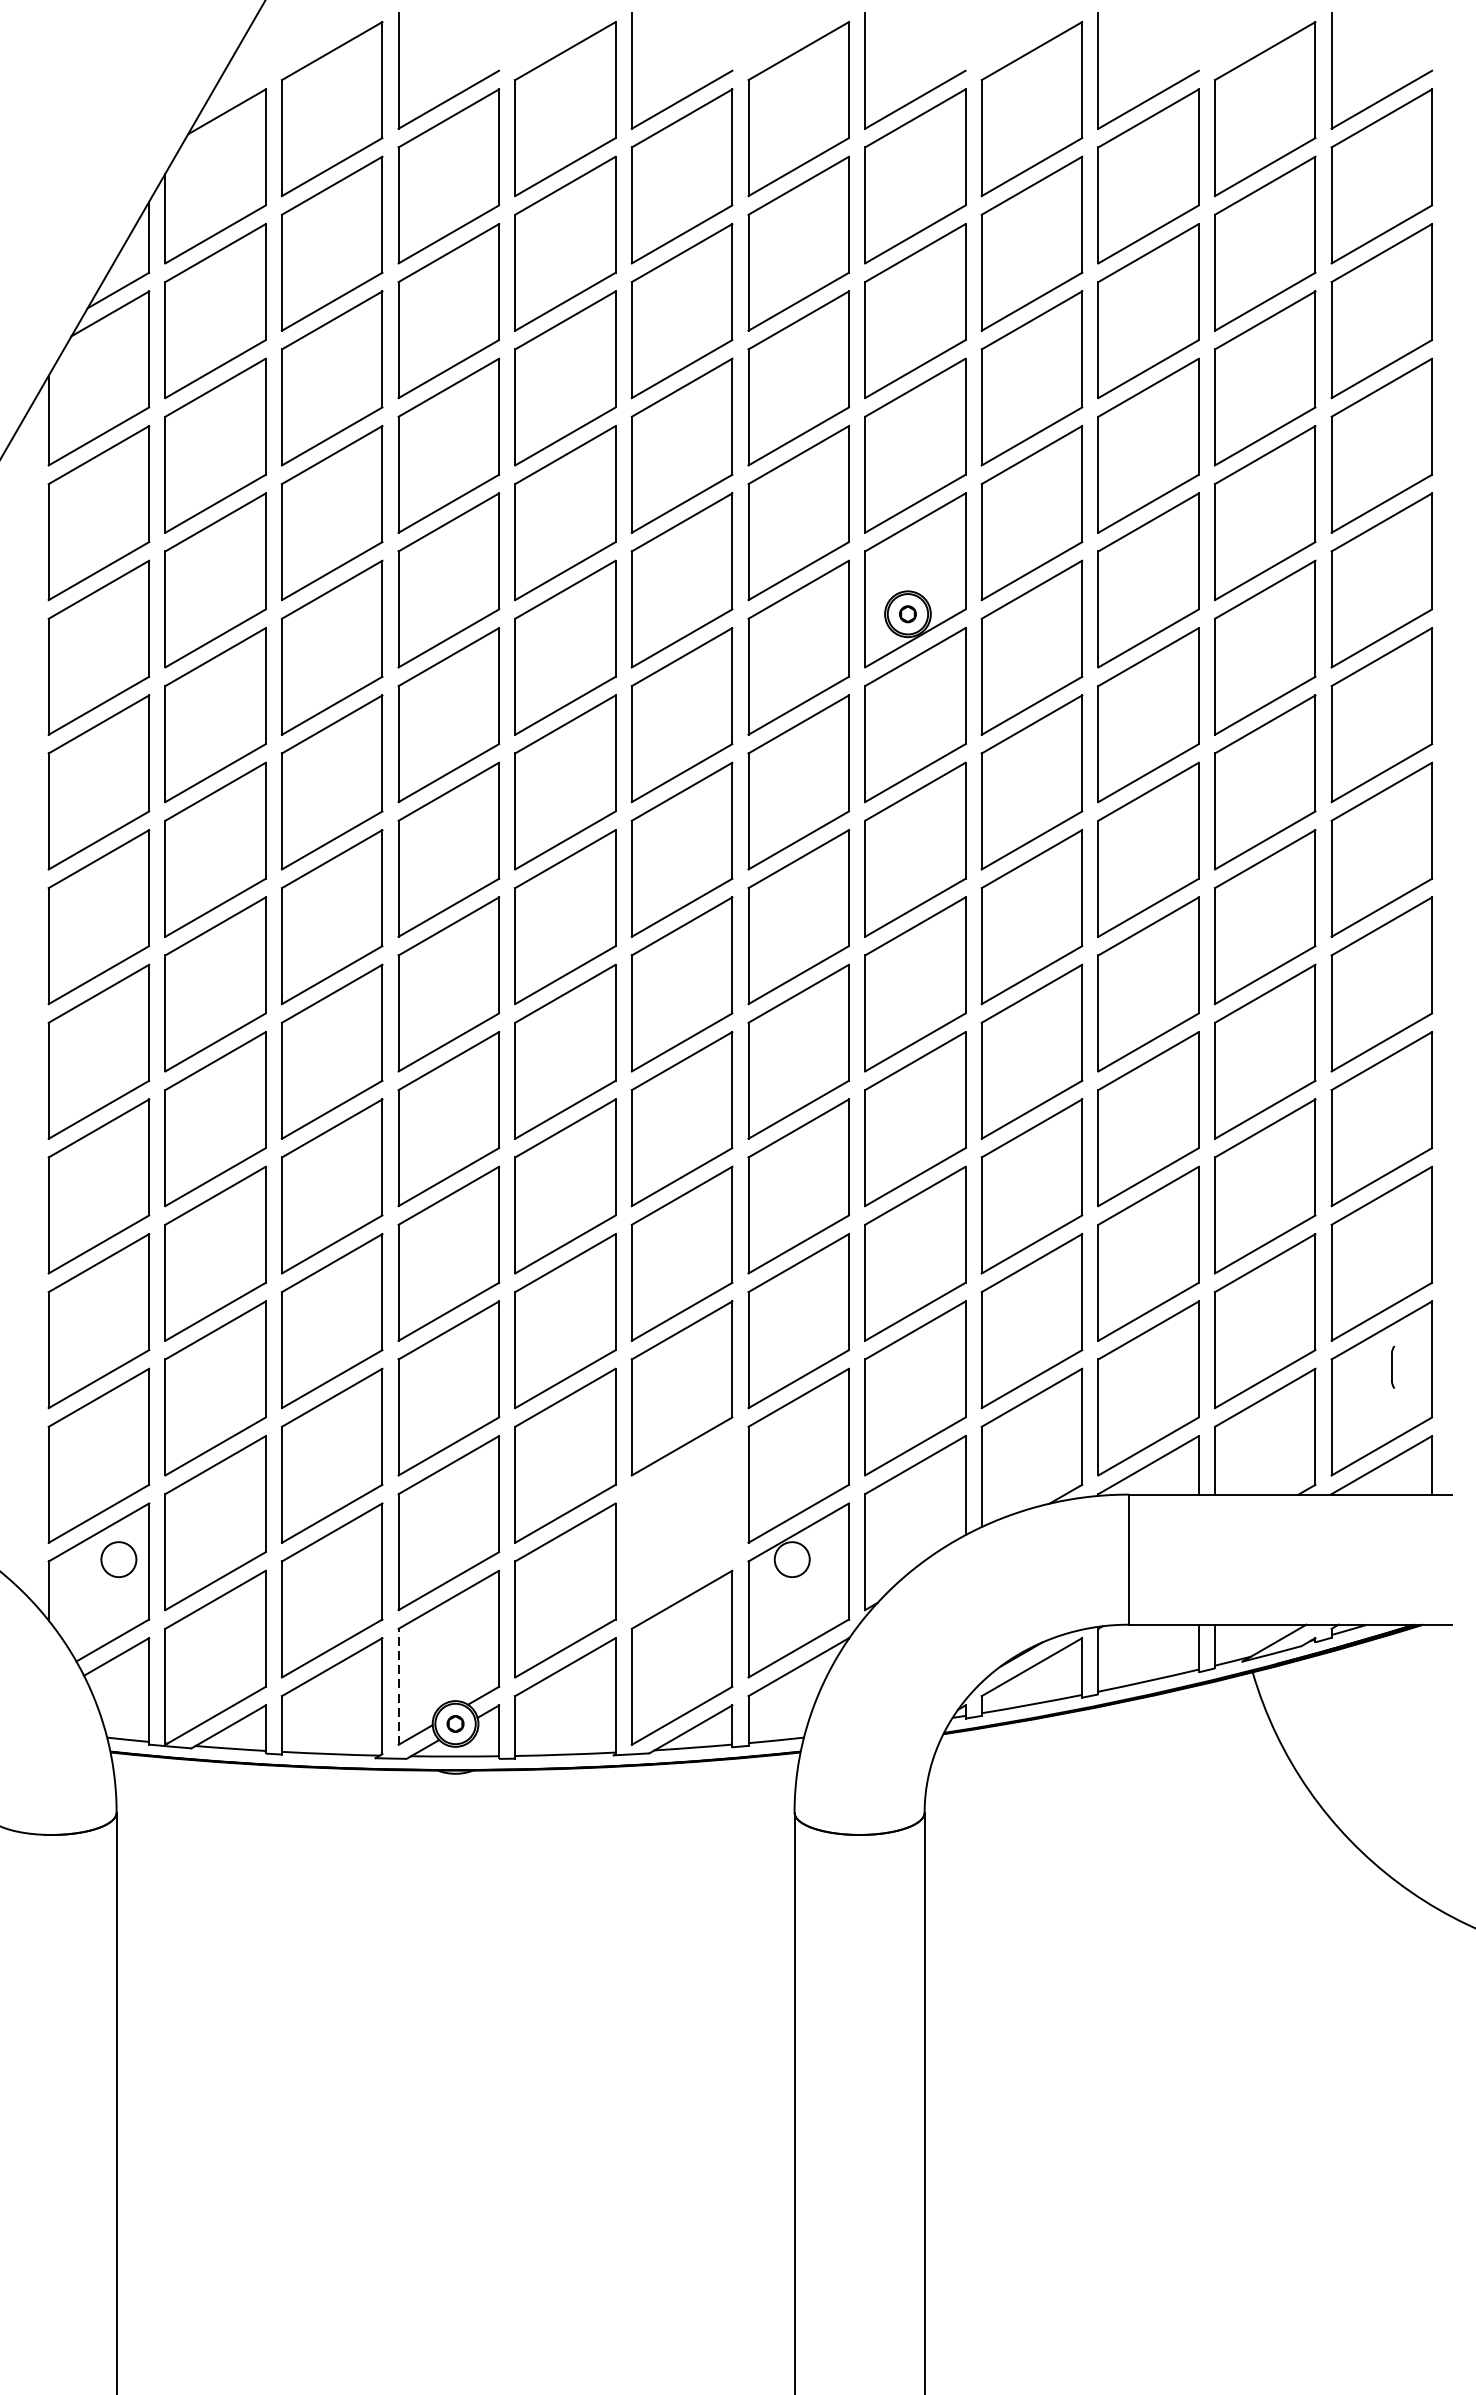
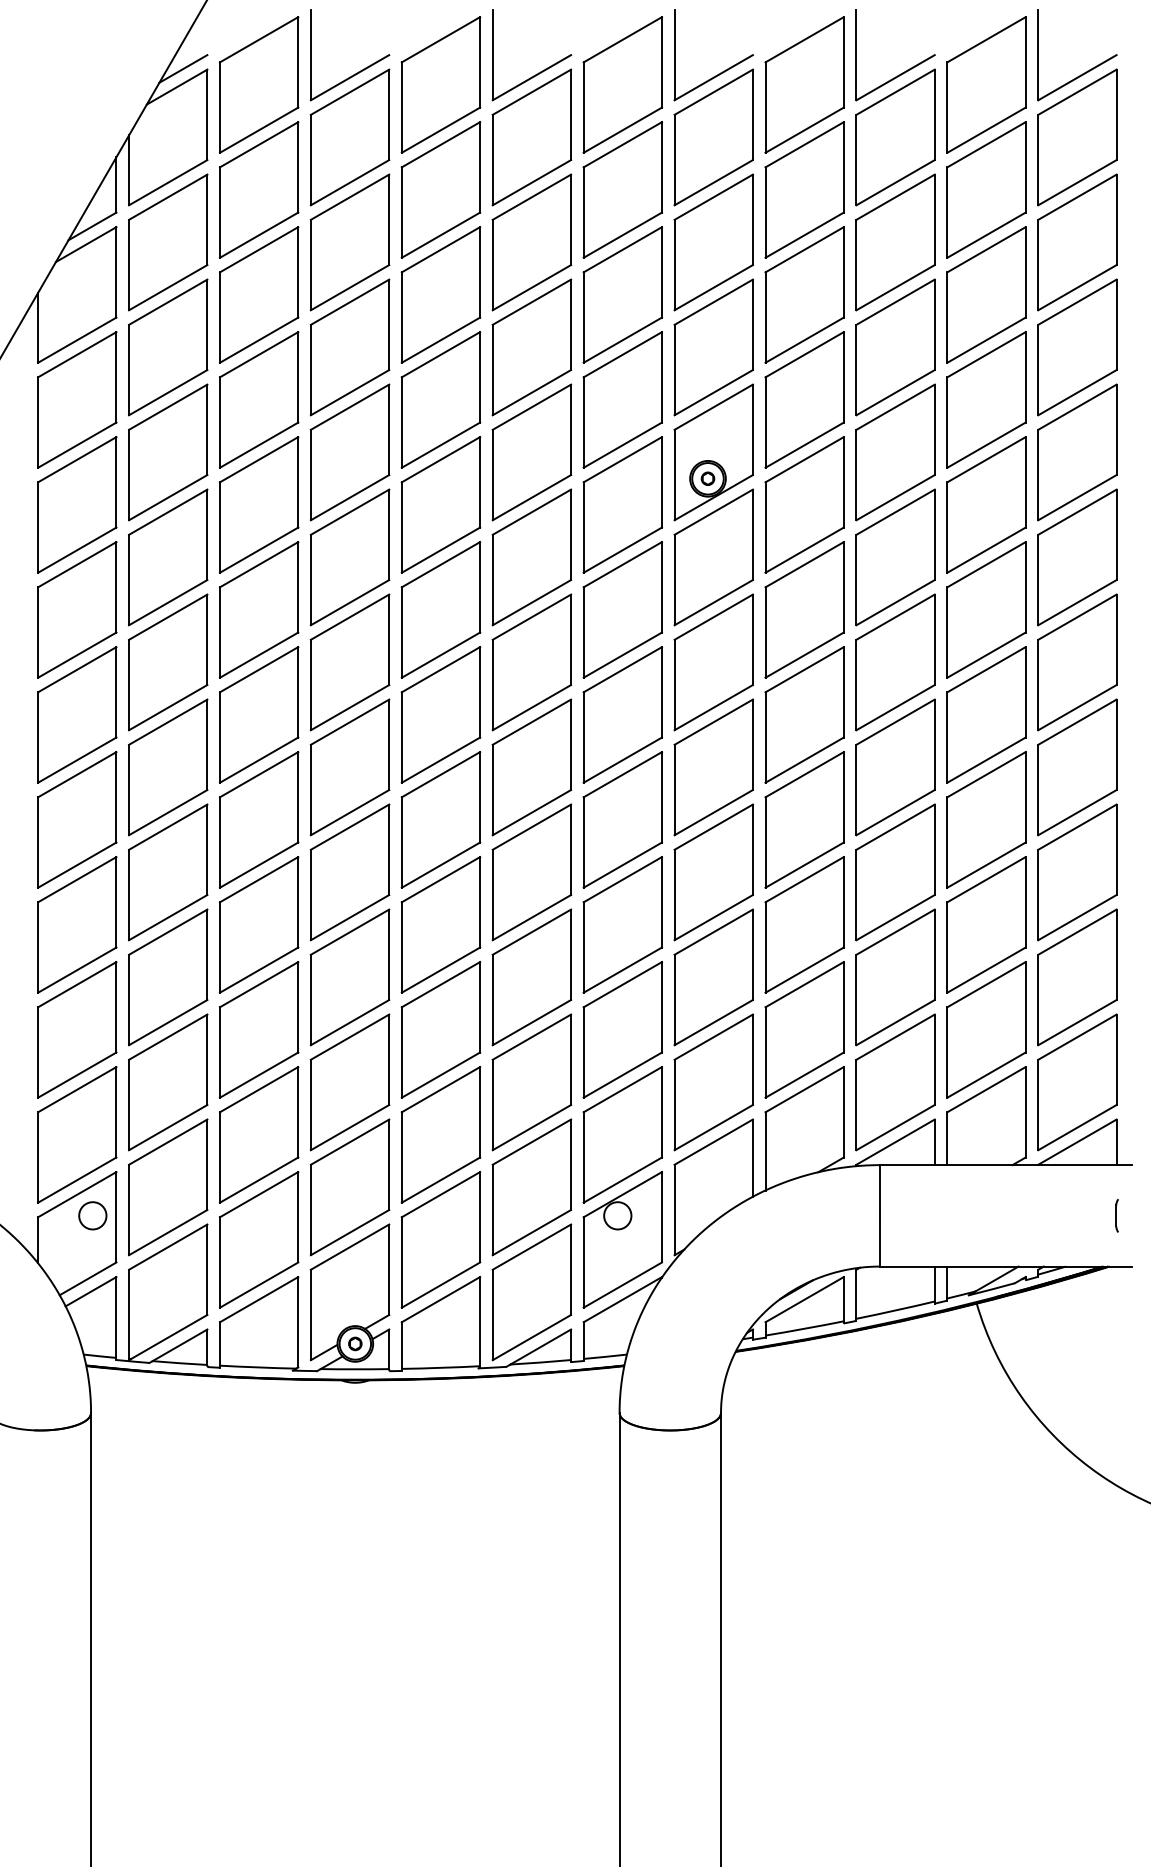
line: (235, 87) -> (183, 68), added
part: (1392, 1366) -> (1116, 1215), moved
part: (681, 1523) -> (531, 1187), added
line: (398, 1686) -> (310, 1314), dashed -> solid

